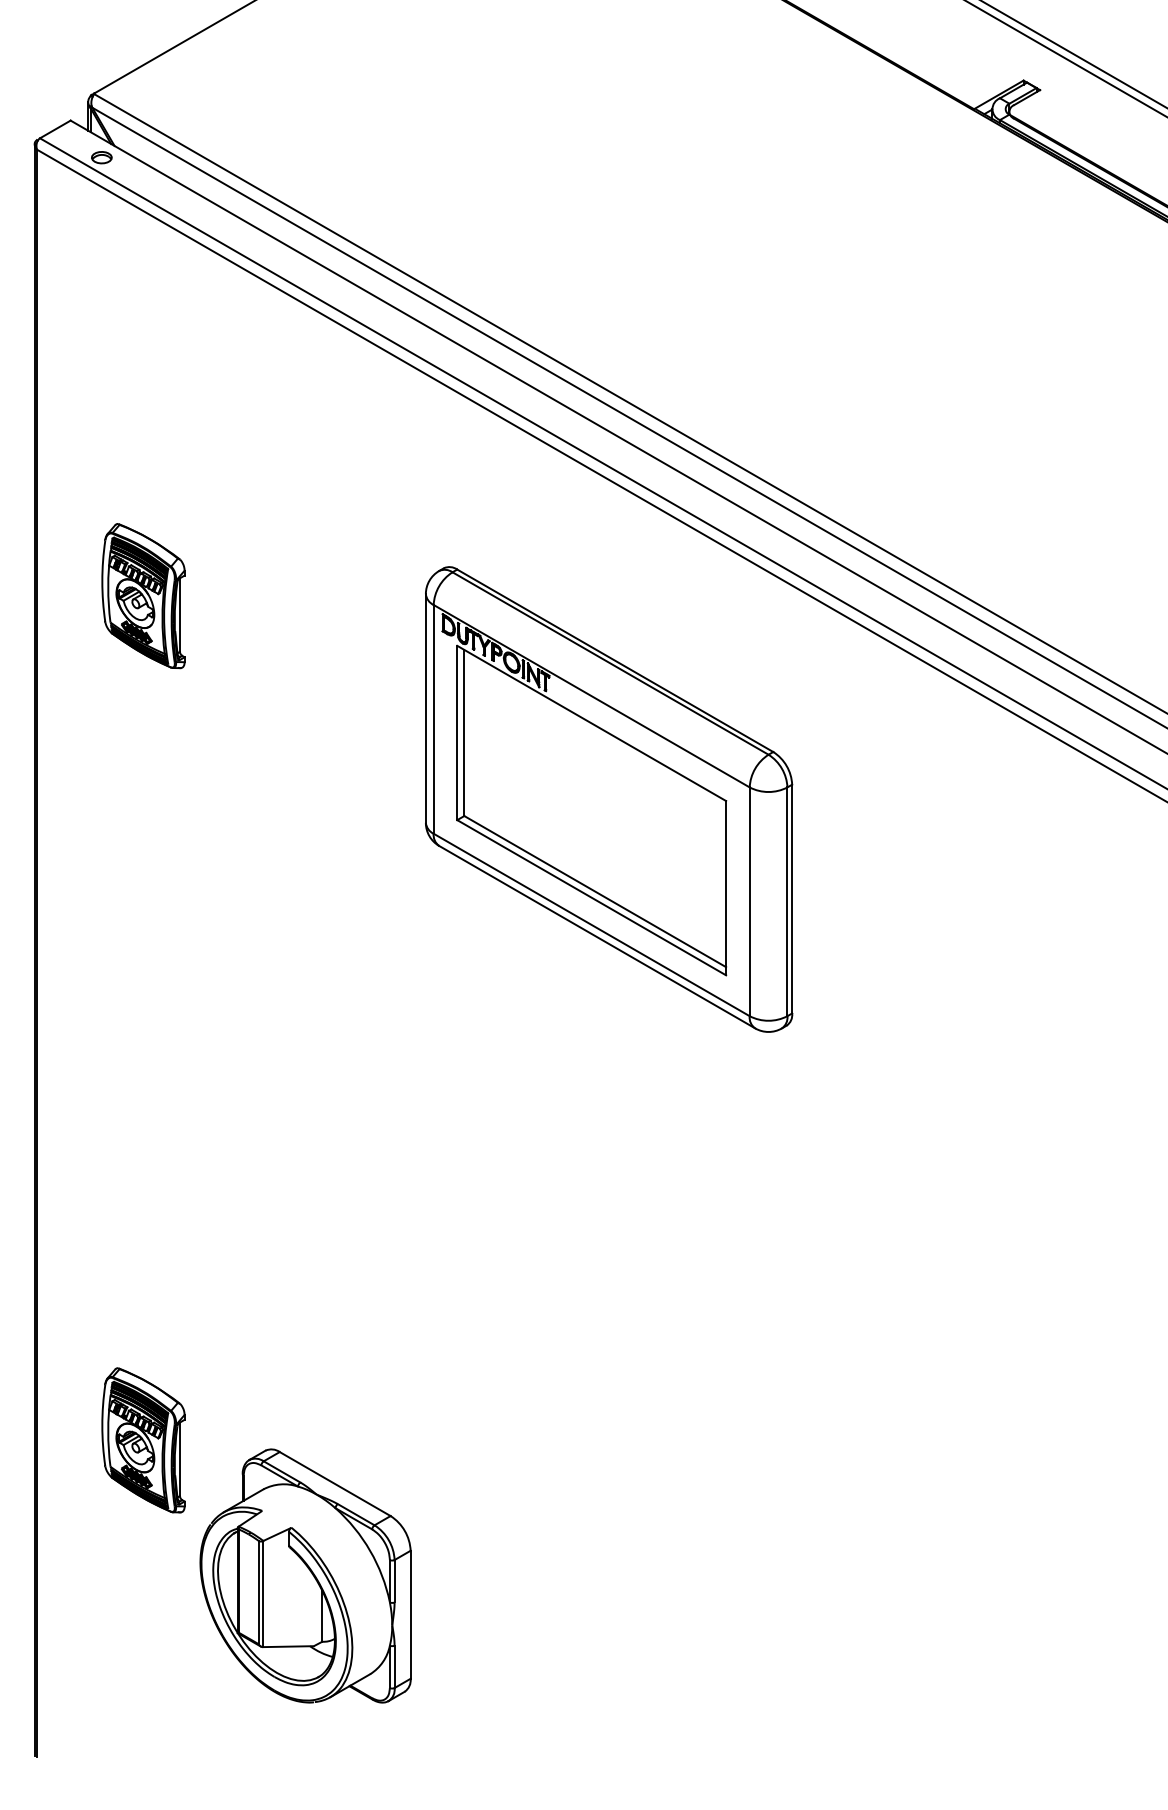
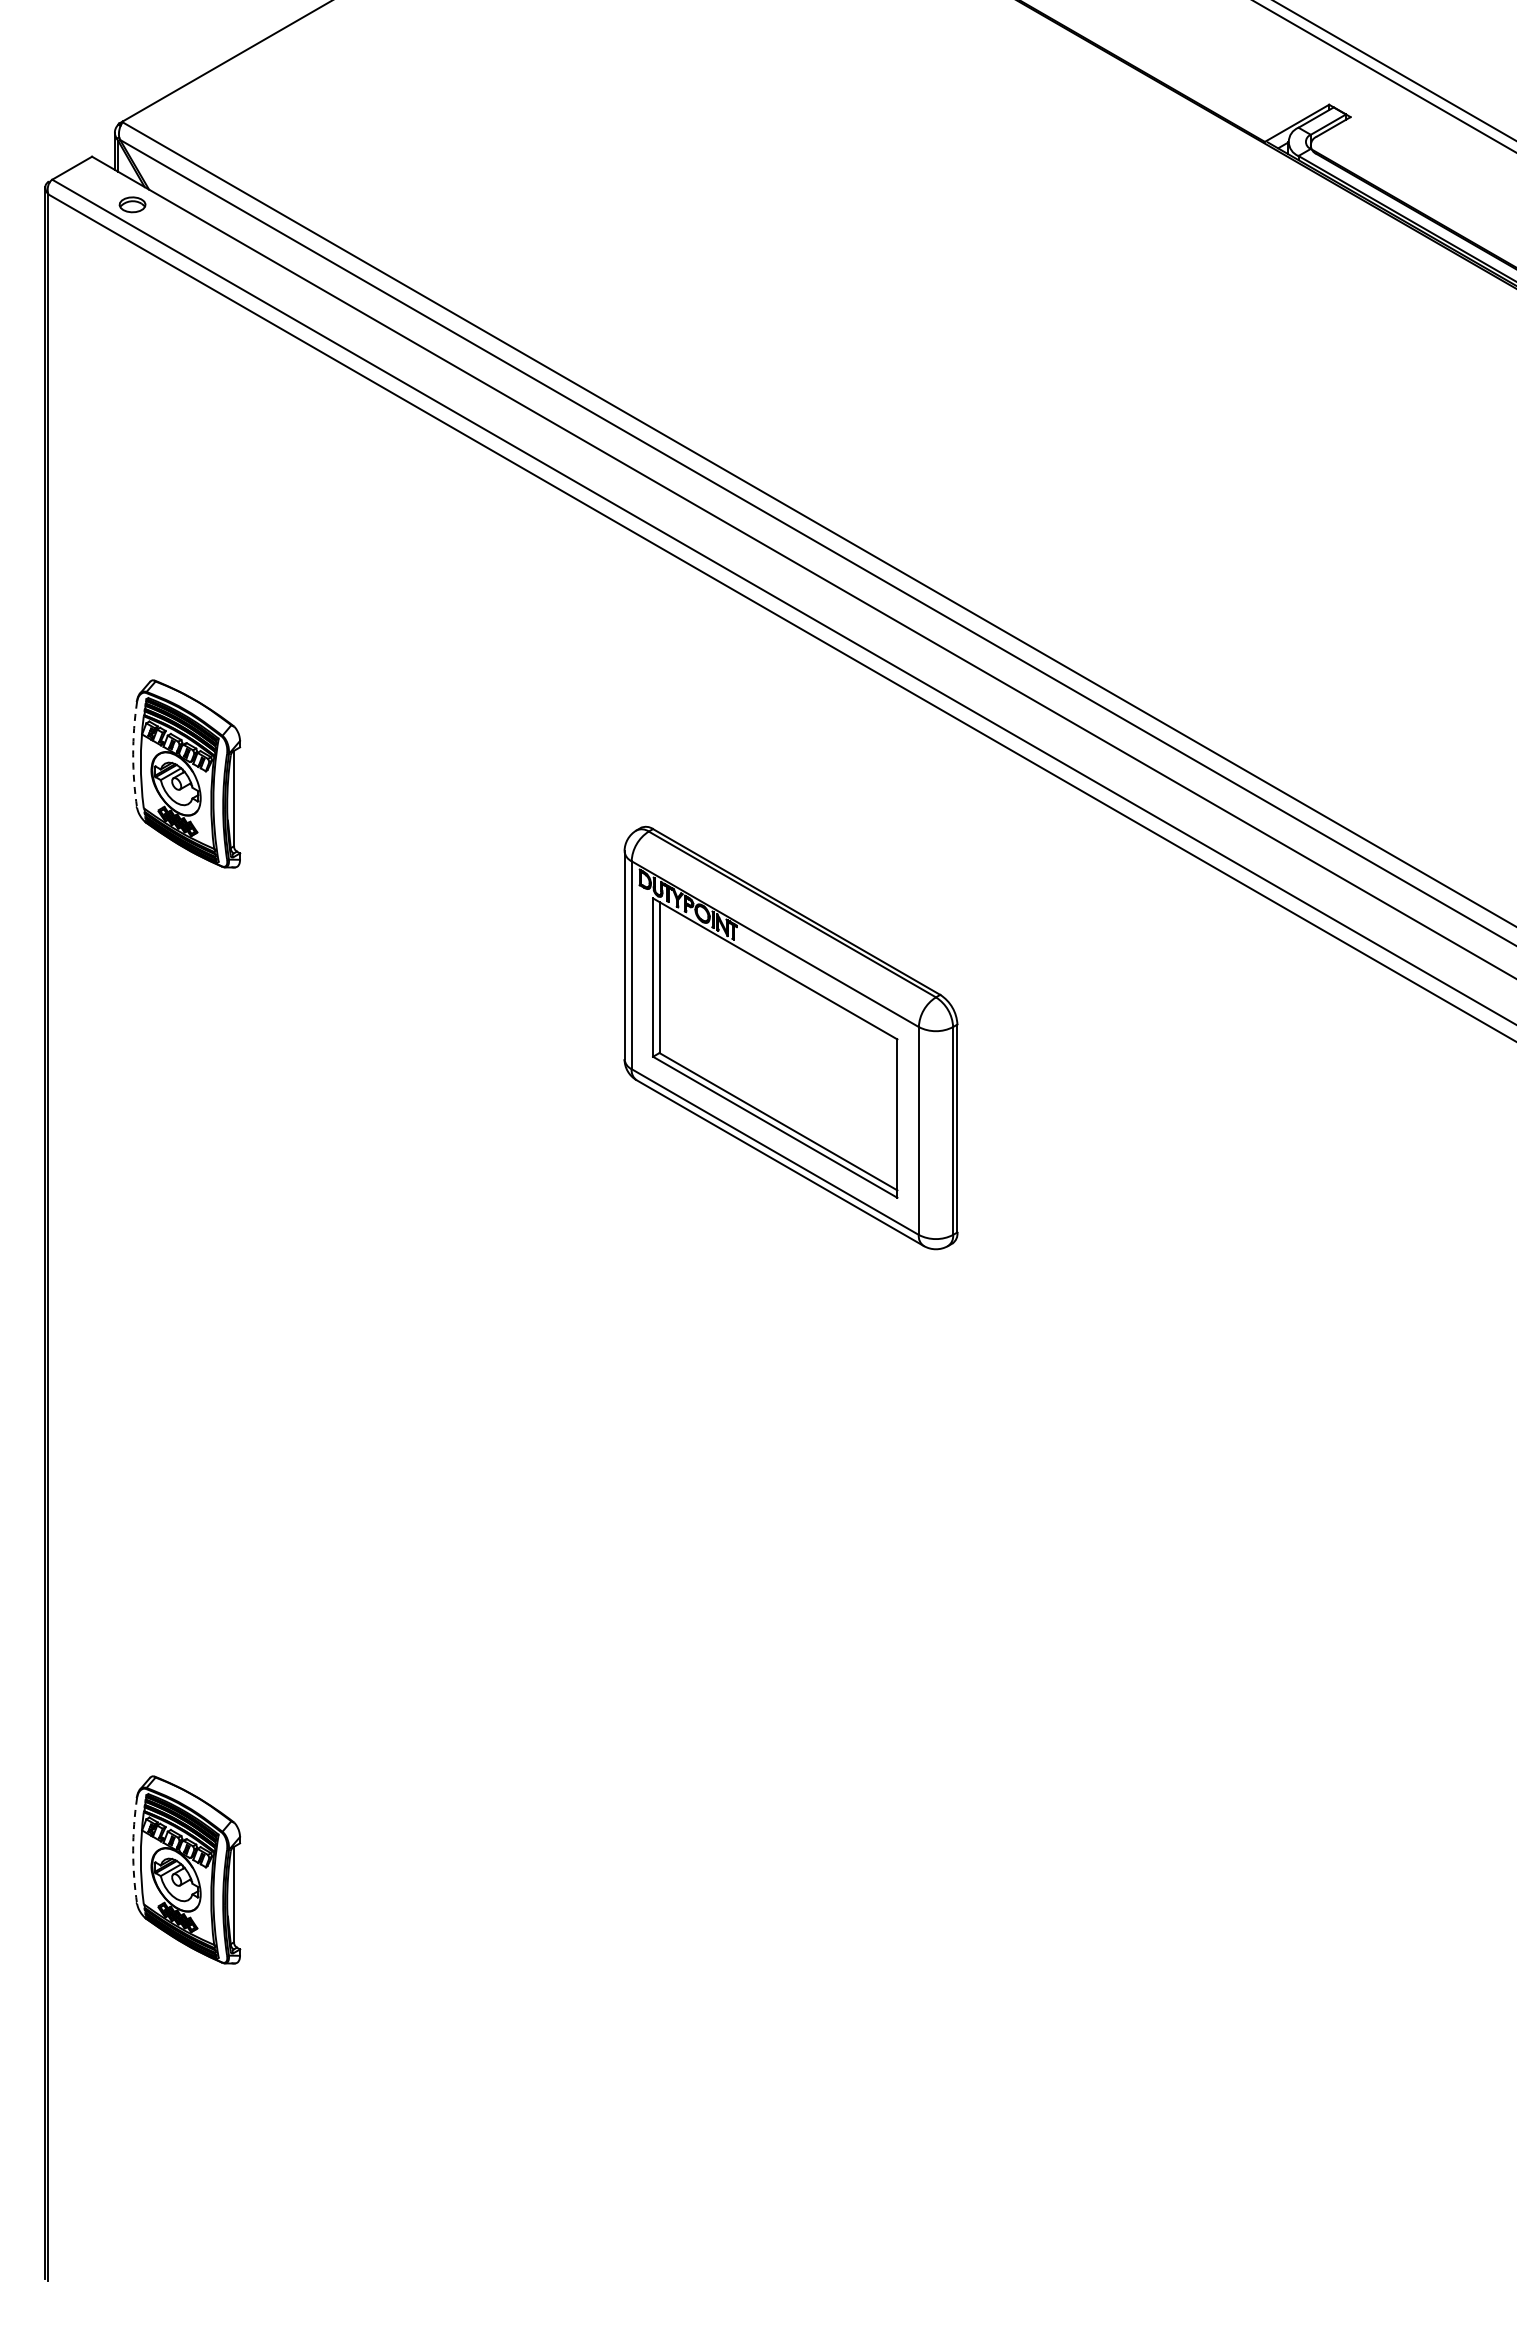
arc: (102, 581) -> (133, 754), solid -> dashed
part: (608, 799) -> (790, 1037), size x0.7
arc: (102, 1425) -> (133, 1850), solid -> dashed
part: (305, 1575) -> (396, 2045), removed

